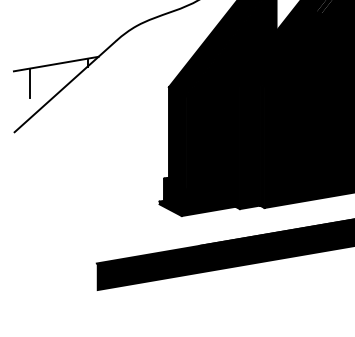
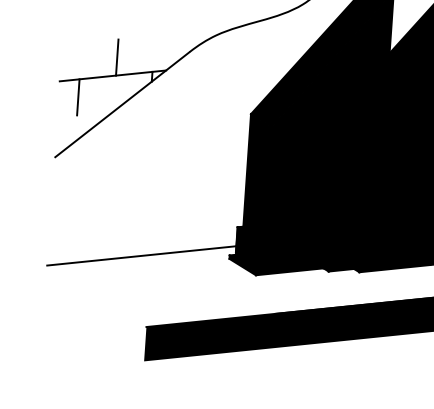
line: (58, 48) -> (117, 56), added
line: (88, 206) -> (140, 255), added

